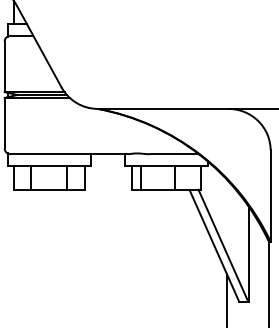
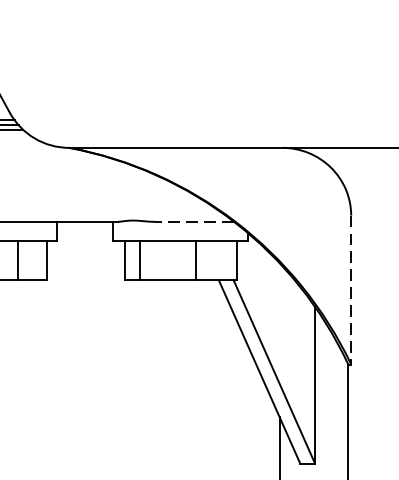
line: (174, 154) -> (194, 222), solid -> dashed
line: (270, 196) -> (350, 290), solid -> dashed

